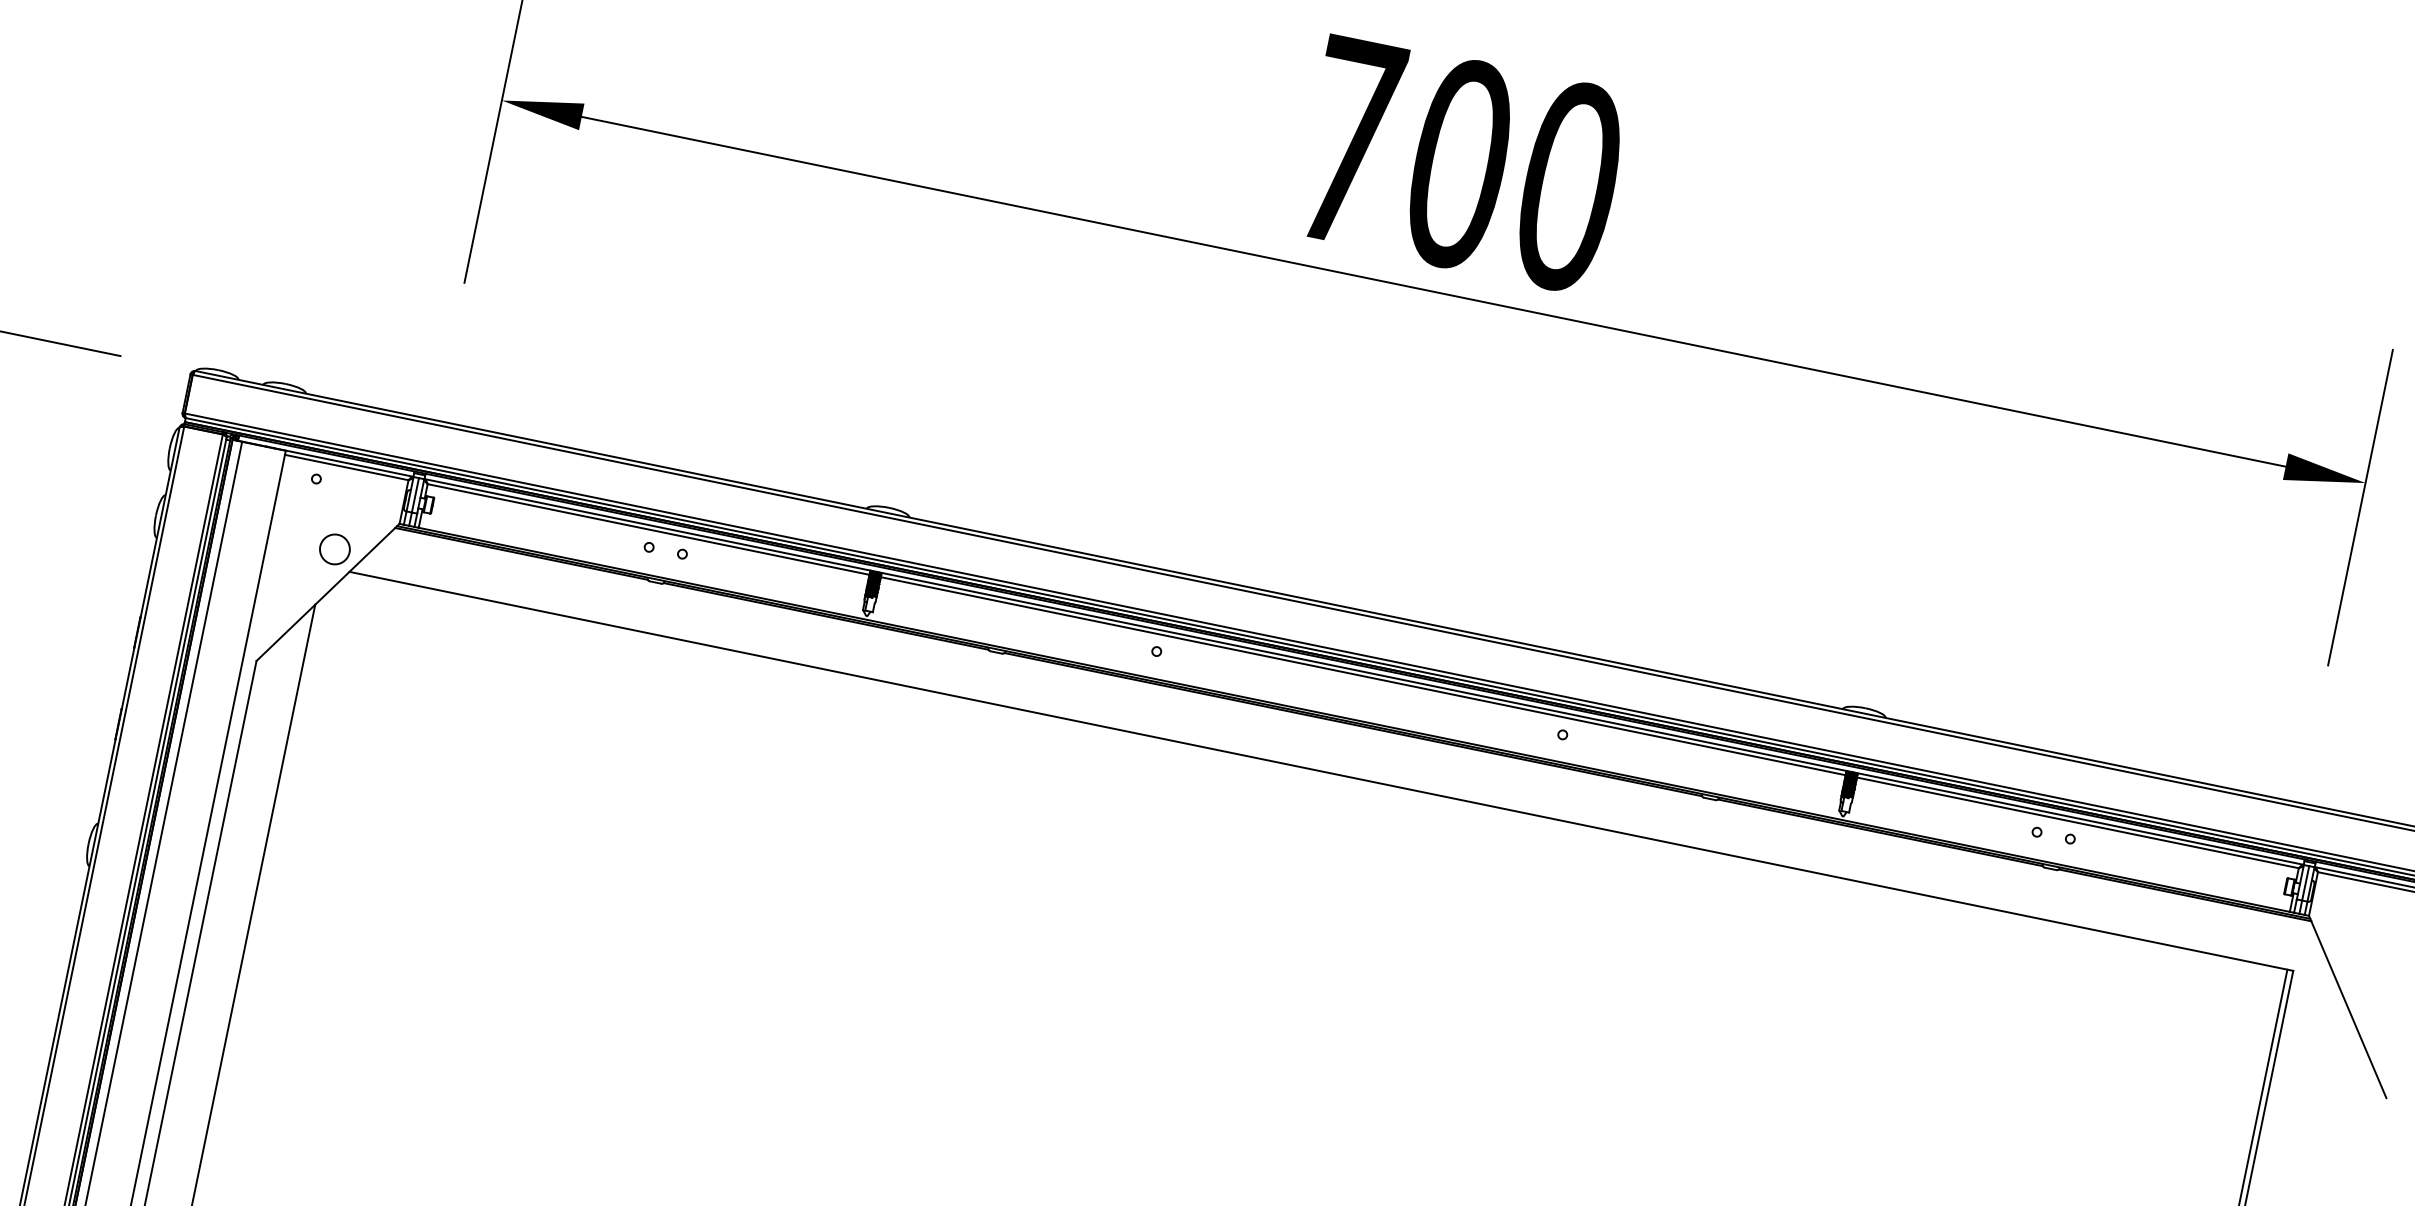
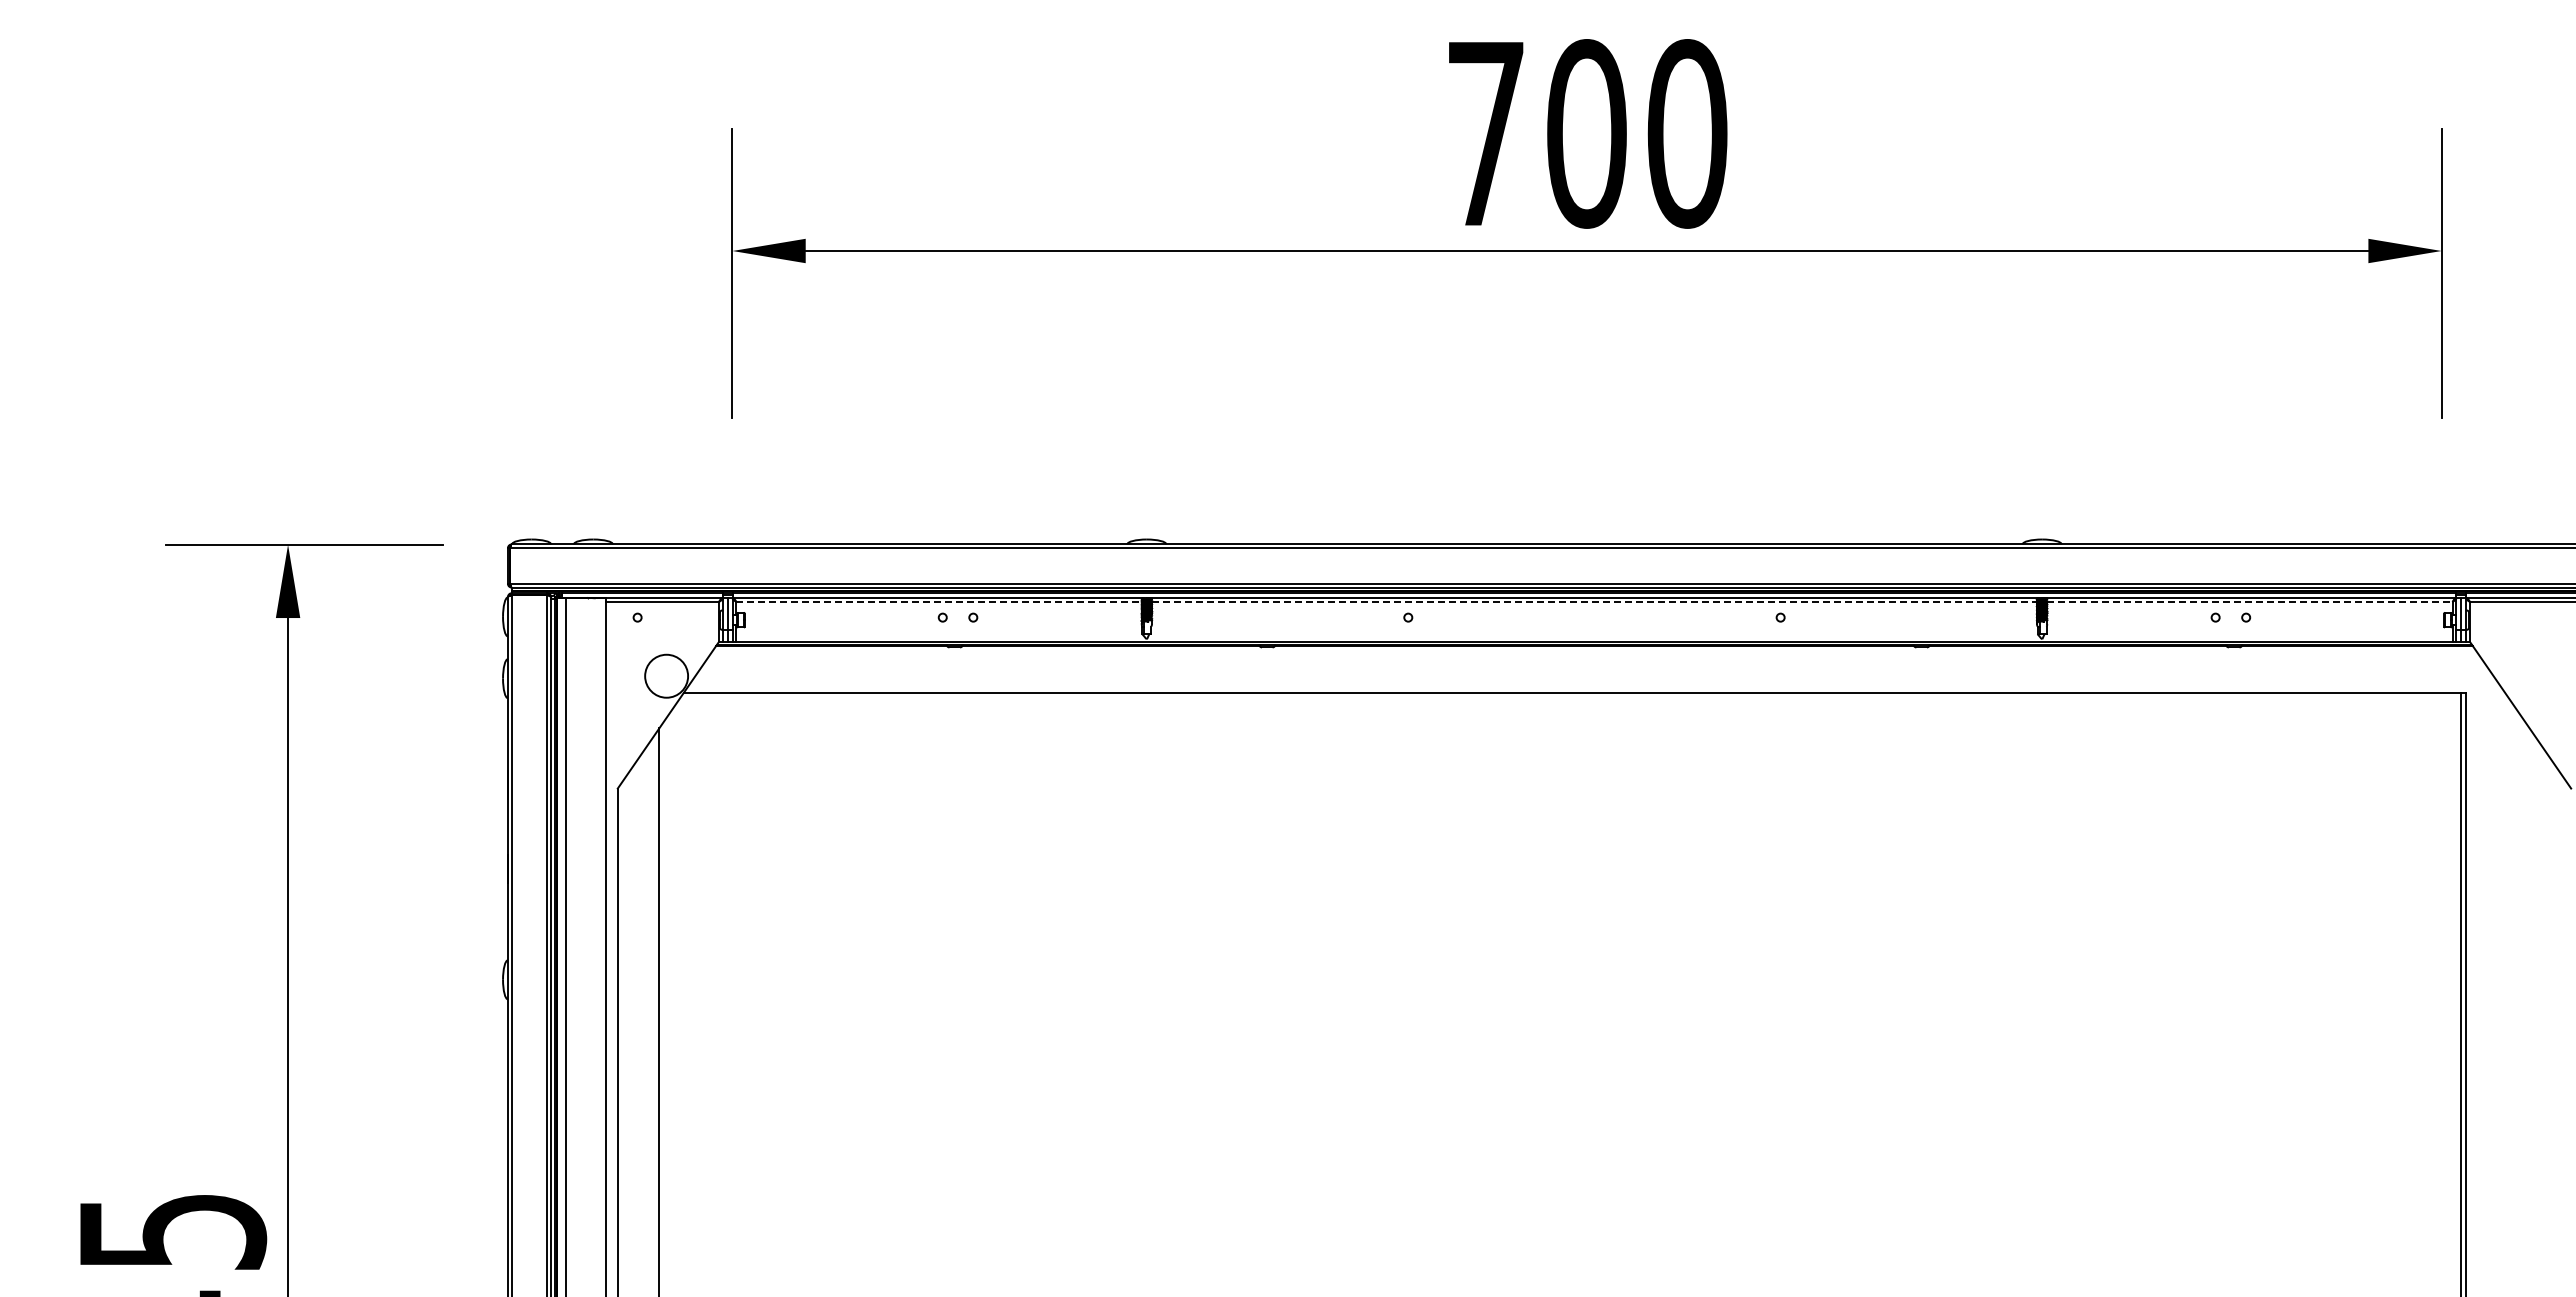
line: (648, 530) -> (939, 602), solid -> dashed
circle: (334, 548) -> (666, 675), size x1.6
line: (1363, 676) -> (1594, 602), solid -> dashed
line: (2077, 823) -> (2249, 602), solid -> dashed

